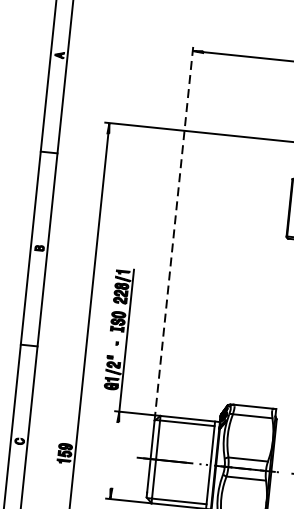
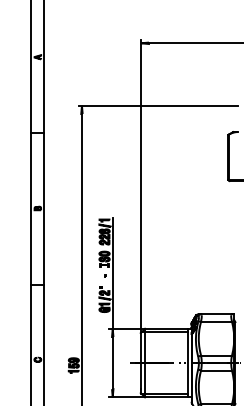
line: (173, 233) -> (140, 186), dashed -> solid
line: (114, 455) -> (112, 363), added

